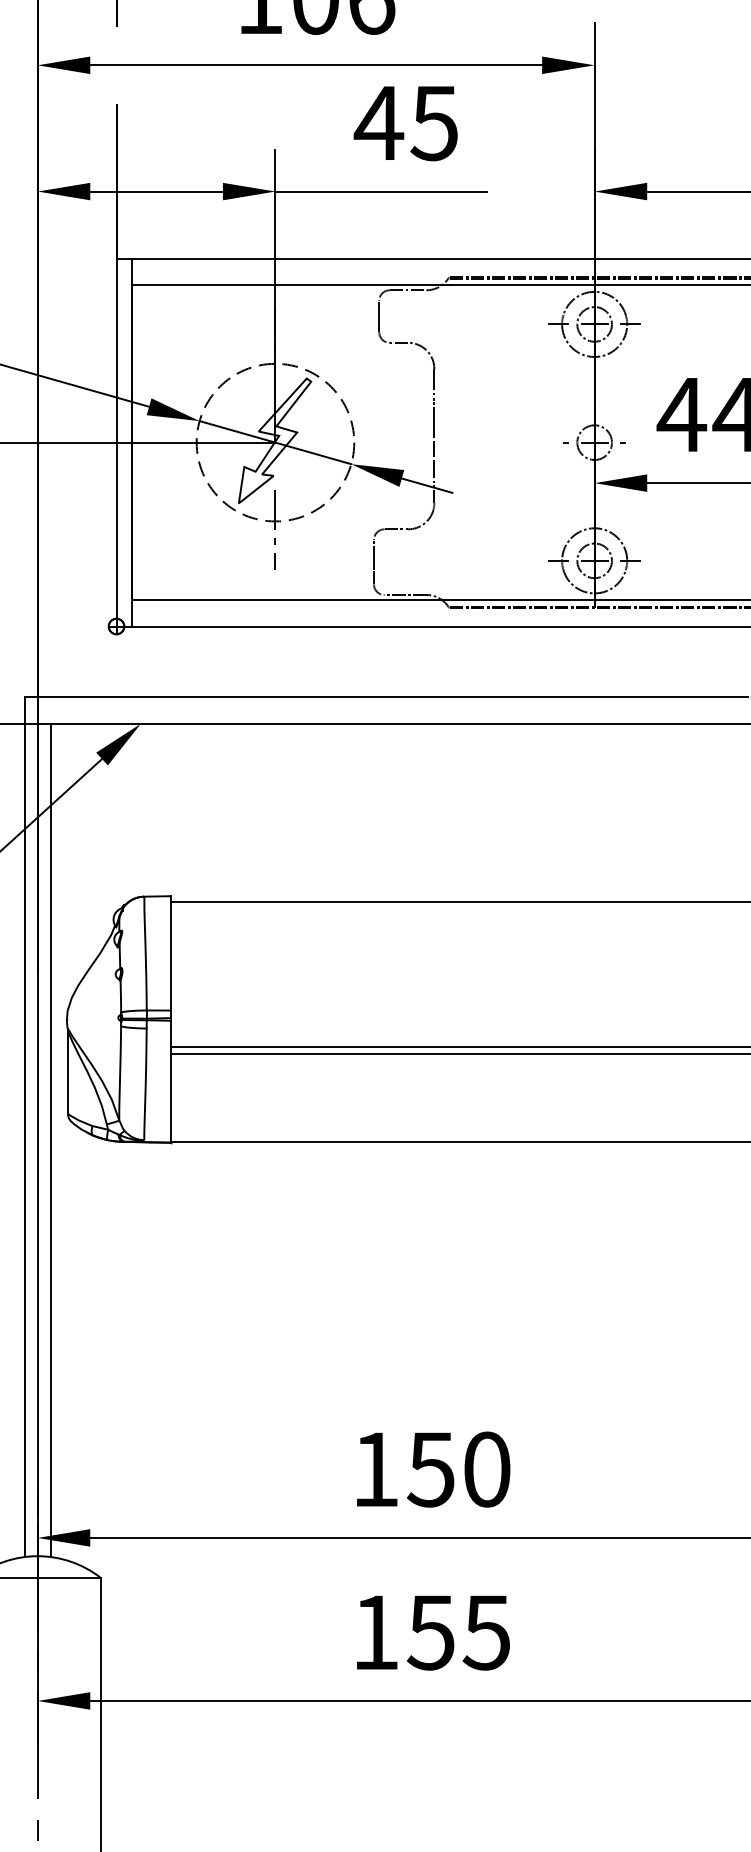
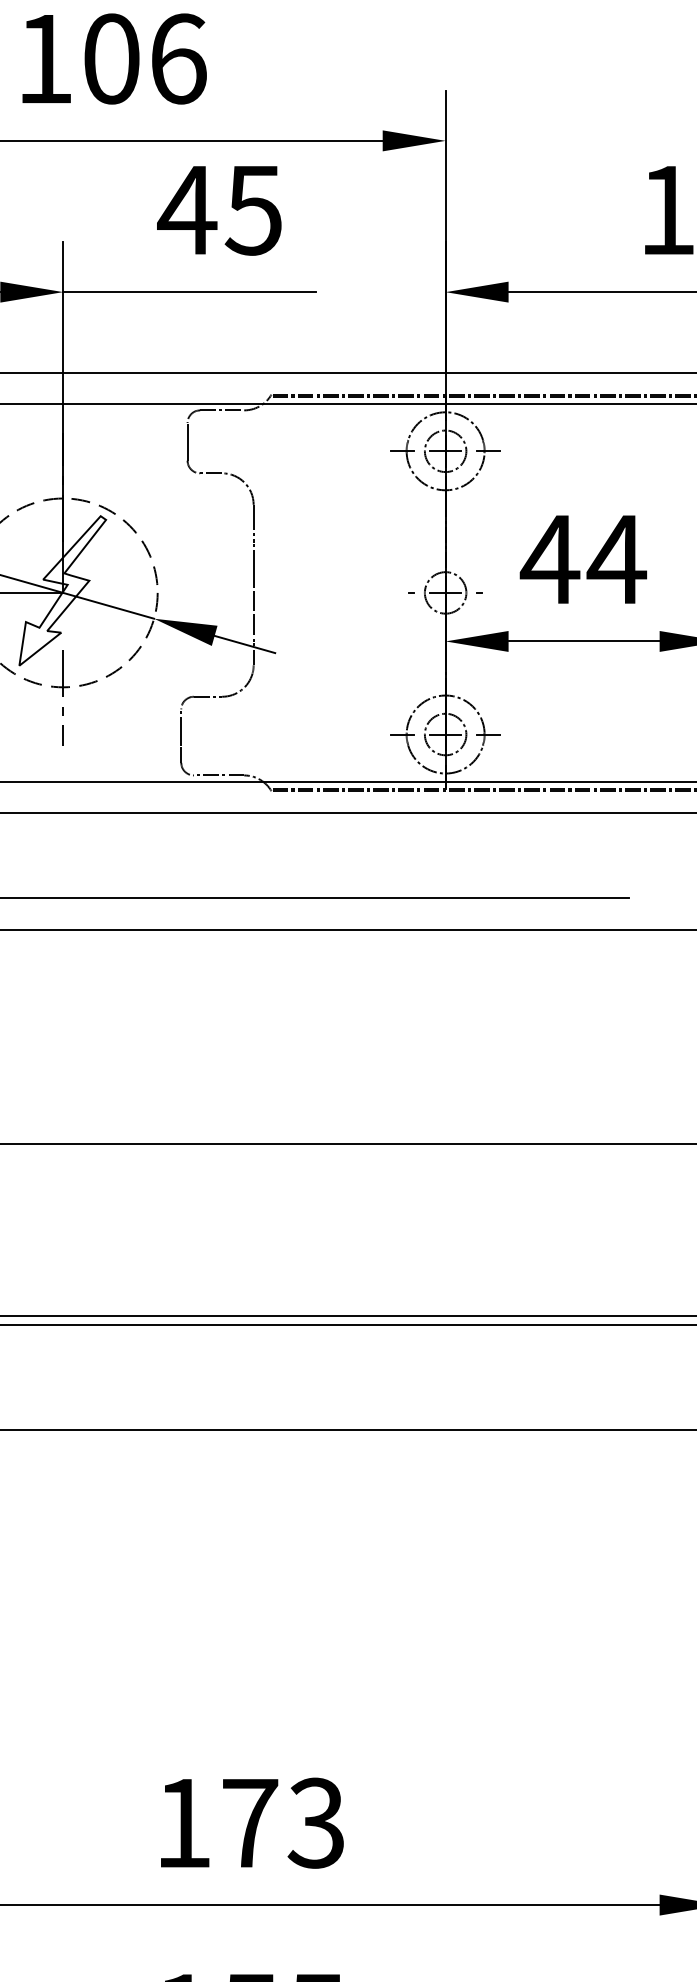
text: (458, 1469) -> (282, 1823), 150 -> 173

